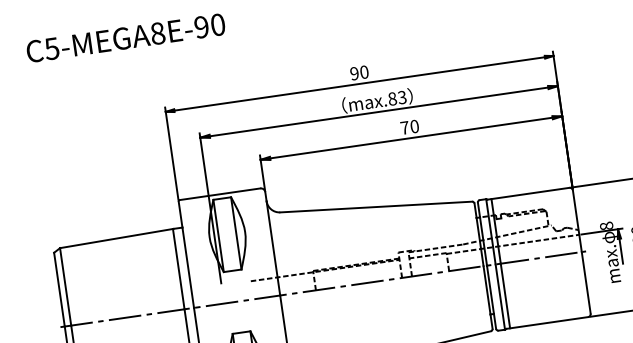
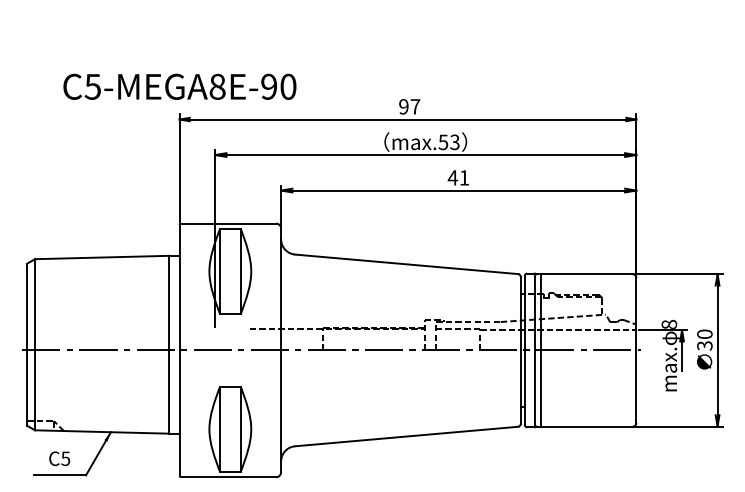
text: (125, 37) -> (179, 86), moved
text: (364, 71) -> (415, 106), 90 -> 97
text: (392, 99) -> (443, 142), max.83 -> max.53
text: (409, 126) -> (458, 177), 70 -> 41

